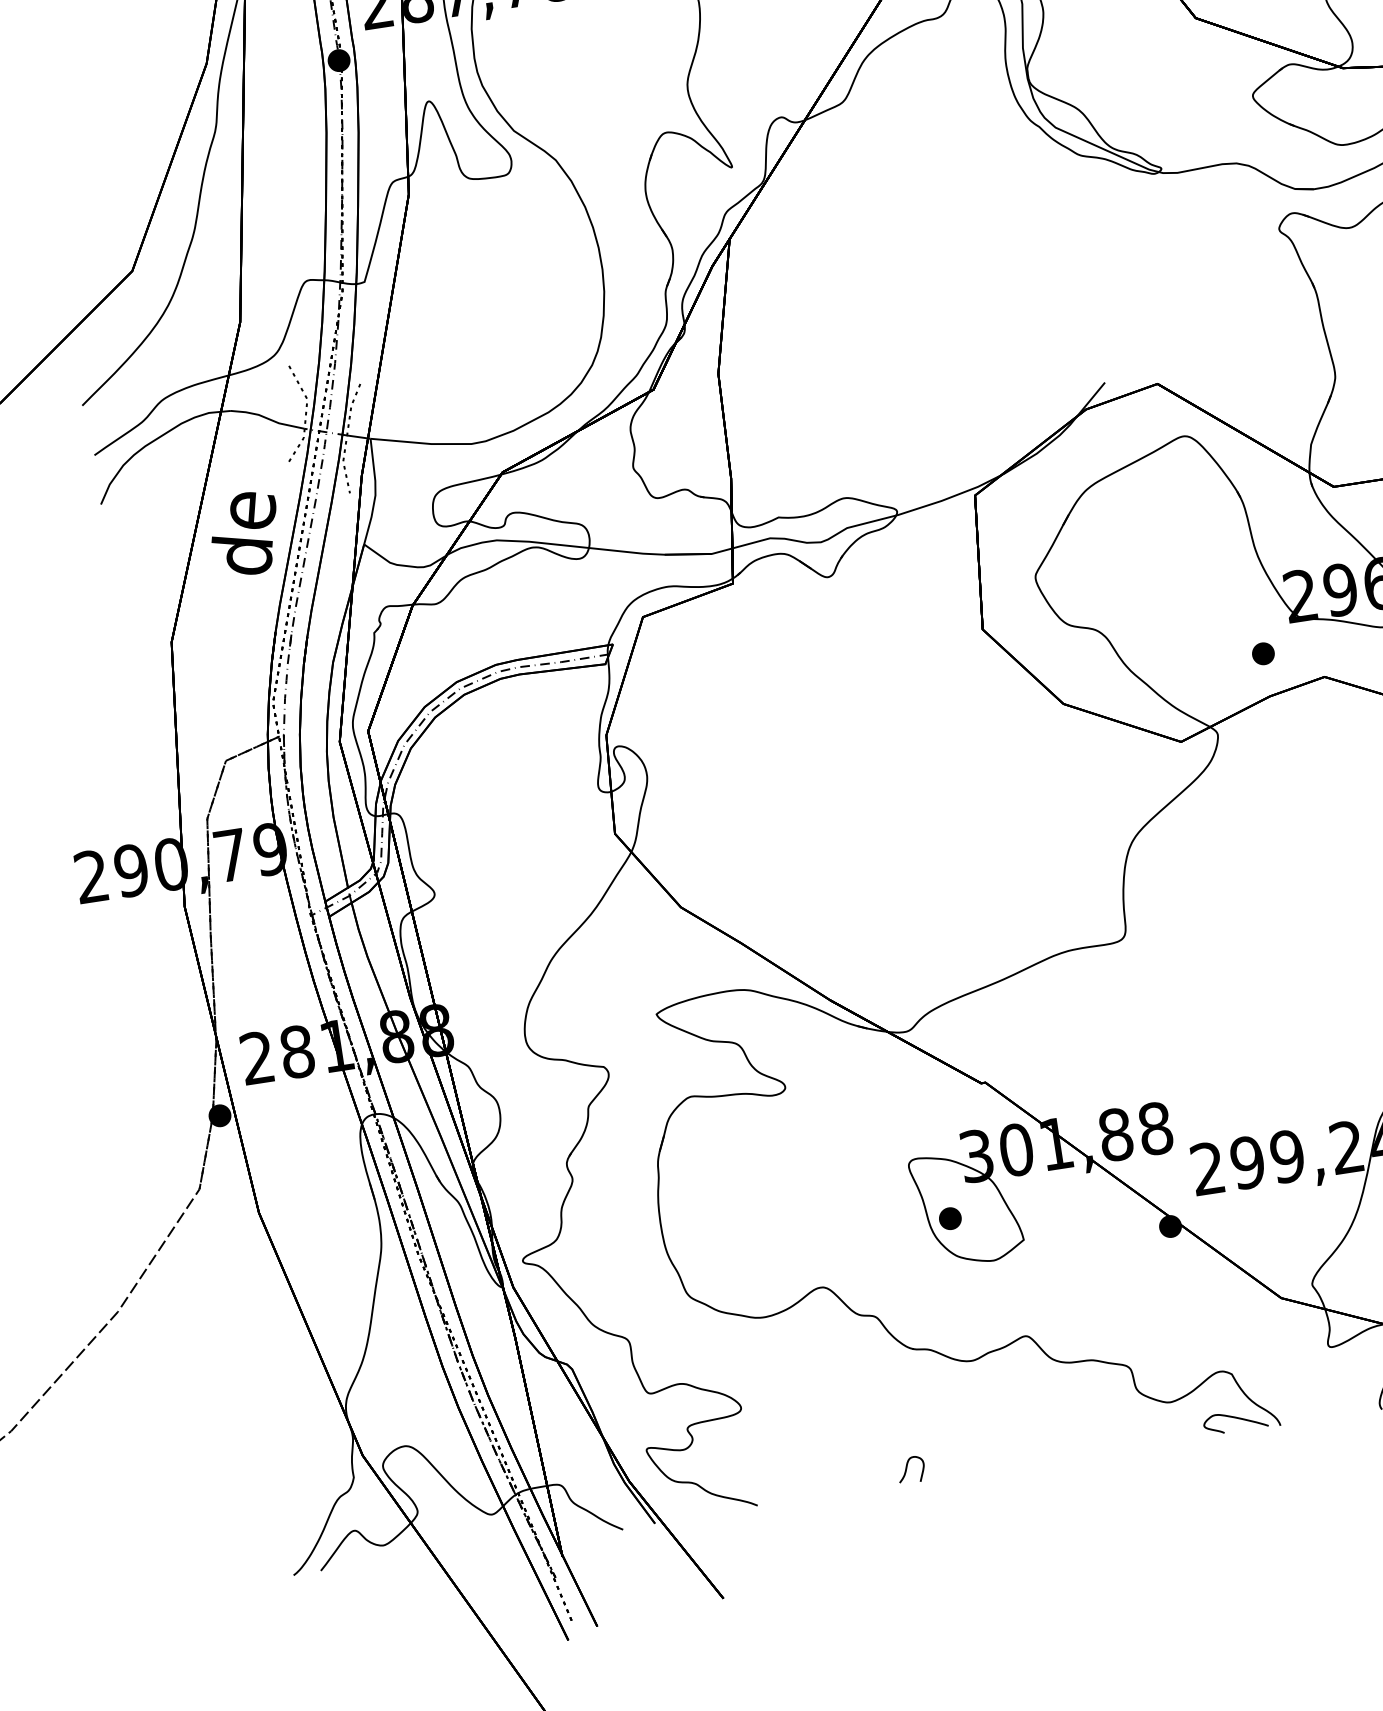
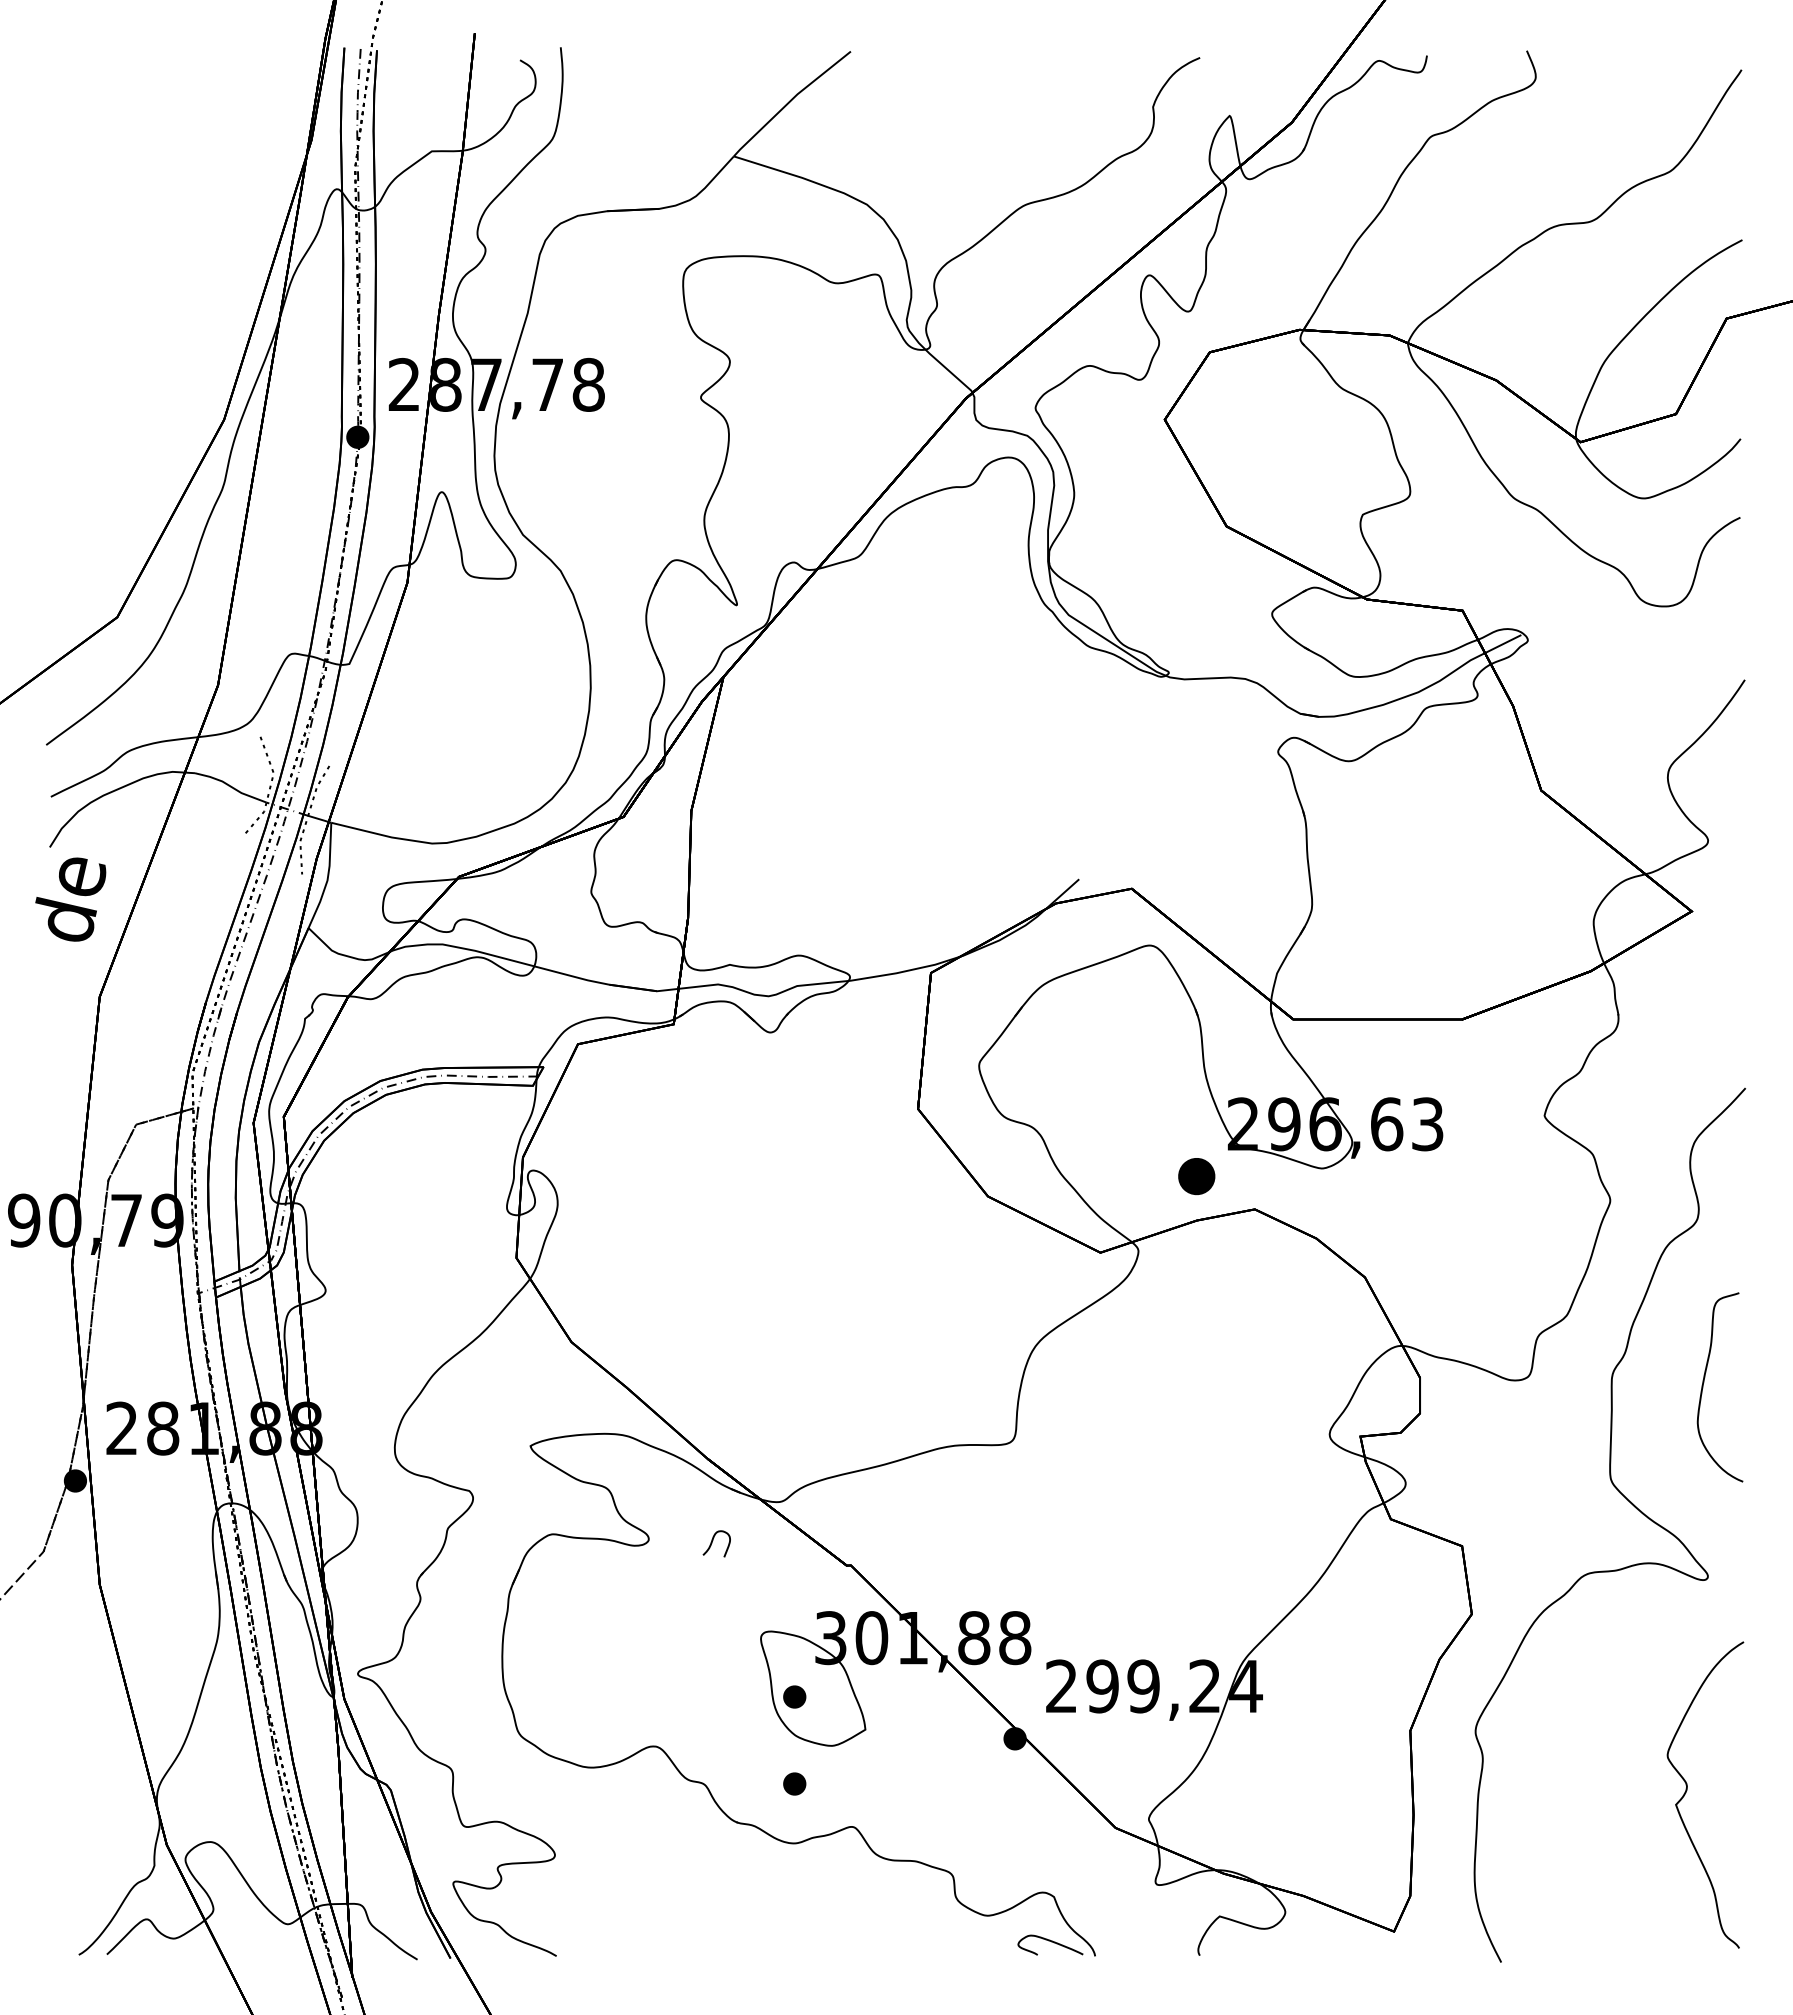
text: (245, 534) -> (70, 899), moved
part: (1263, 653) -> (1196, 1176), size x1.6
part: (962, 1302) -> (794, 1783), added
curve: (907, 1470) -> (712, 1543), moved

